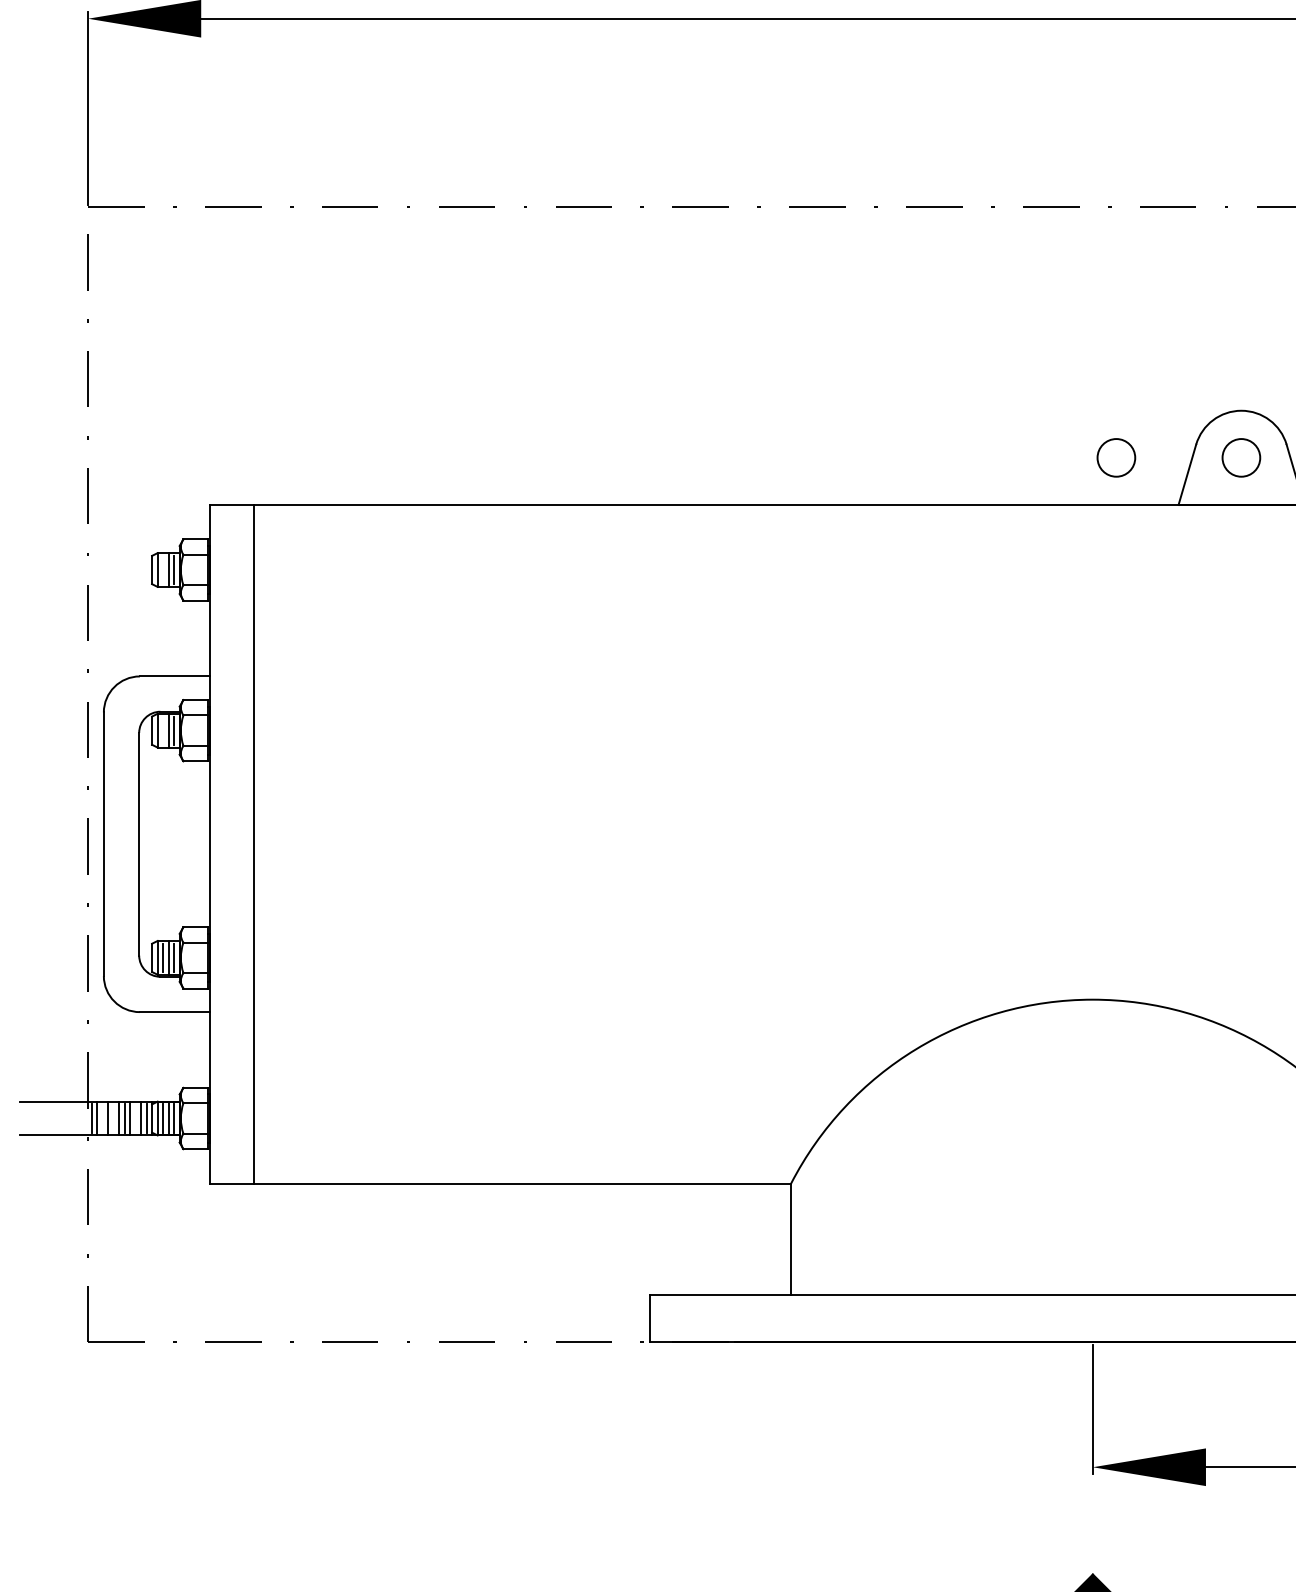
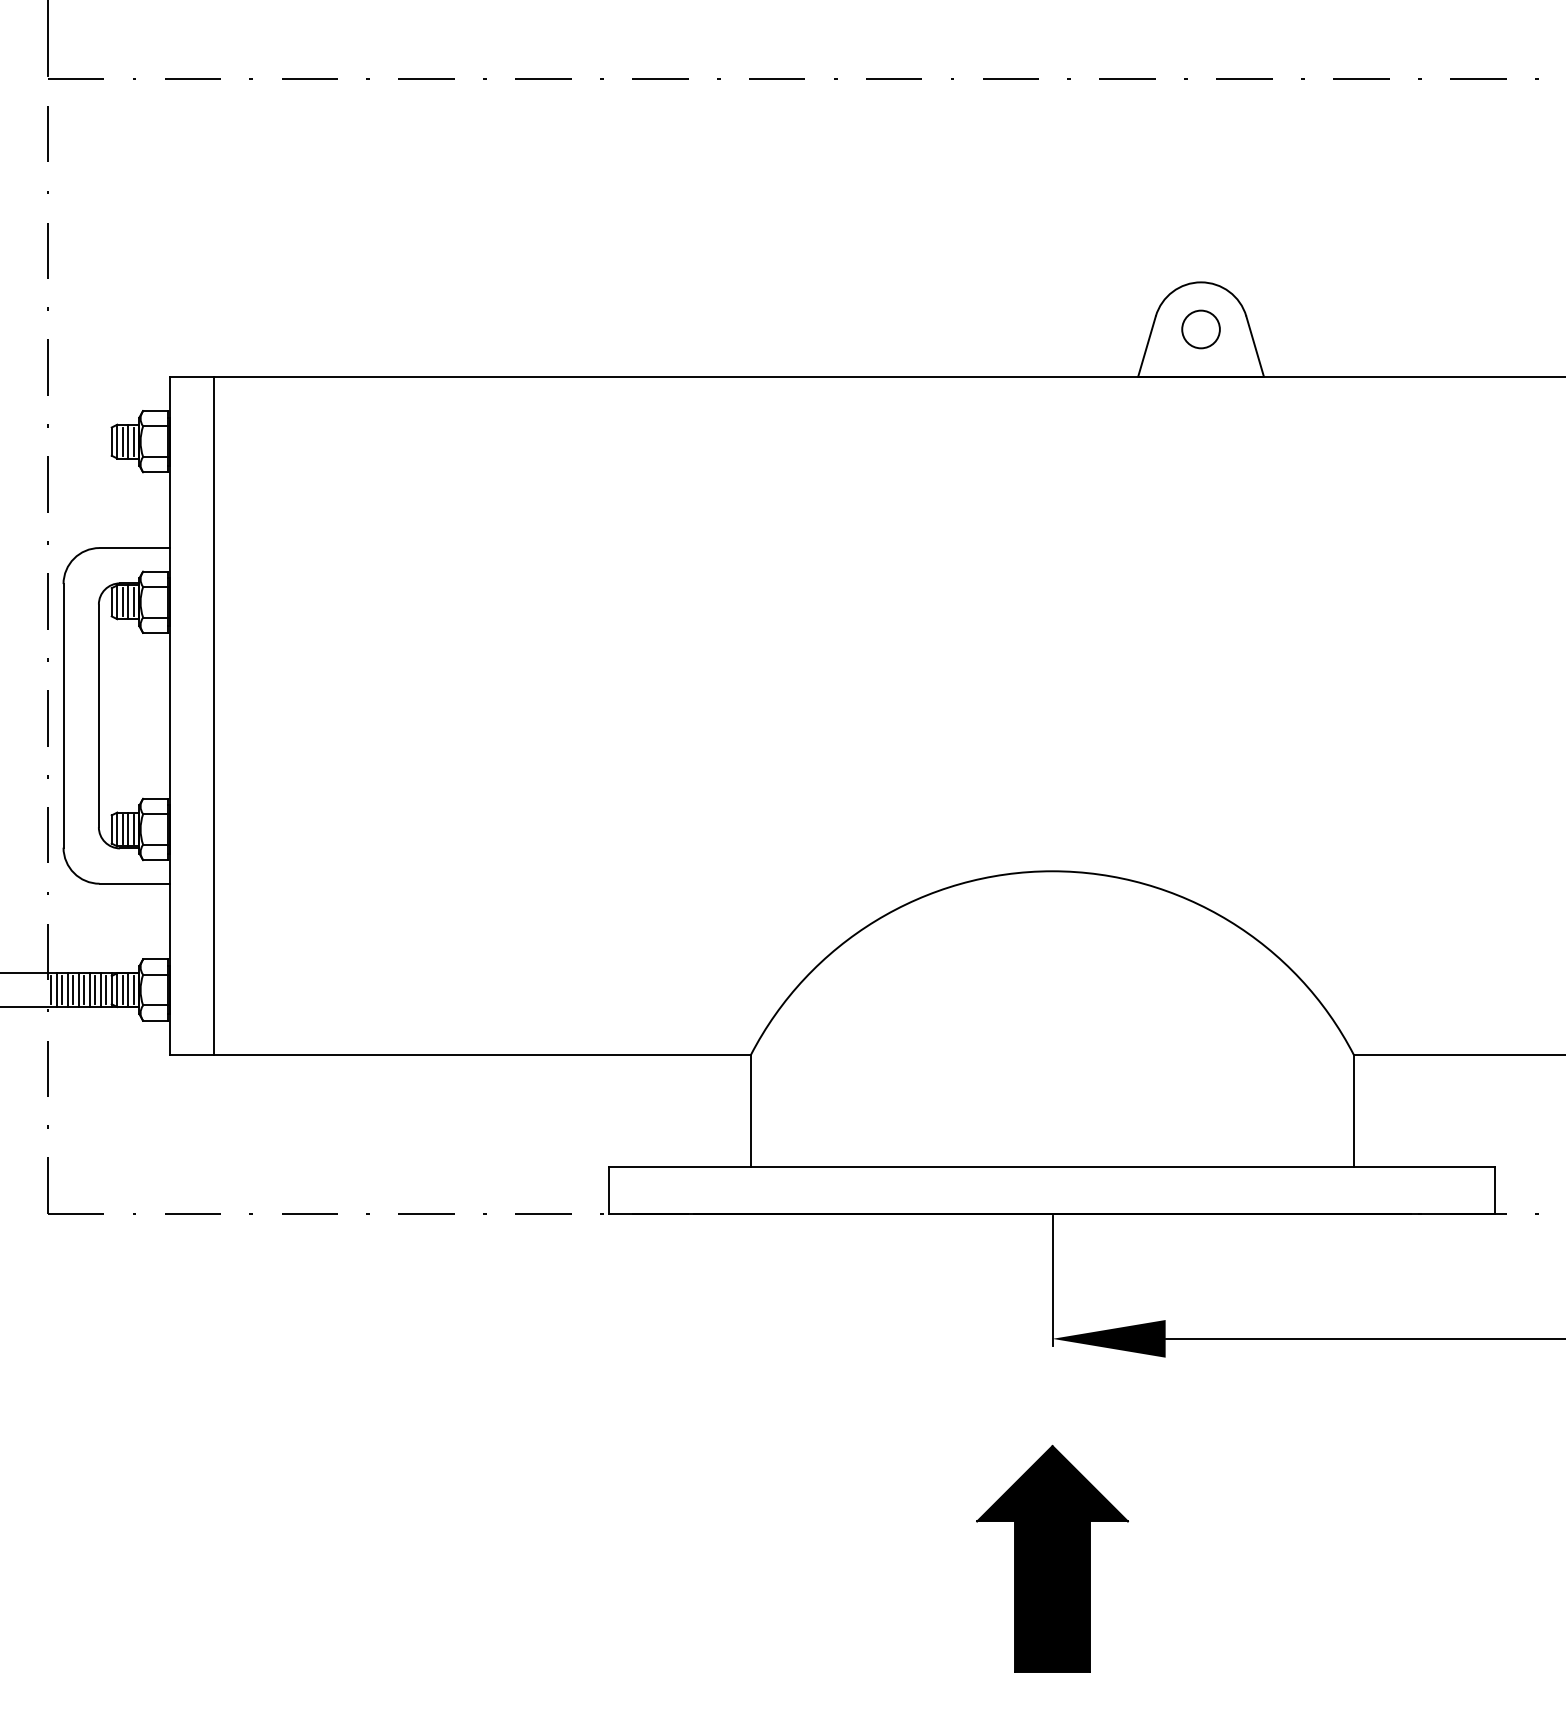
circle: (1115, 457) -> (1075, 329), removed
line: (162, 569) -> (122, 441), added
line: (162, 730) -> (122, 602), added
line: (102, 1118) -> (62, 990), added
line: (113, 1118) -> (73, 990), added
line: (135, 1118) -> (95, 990), added

